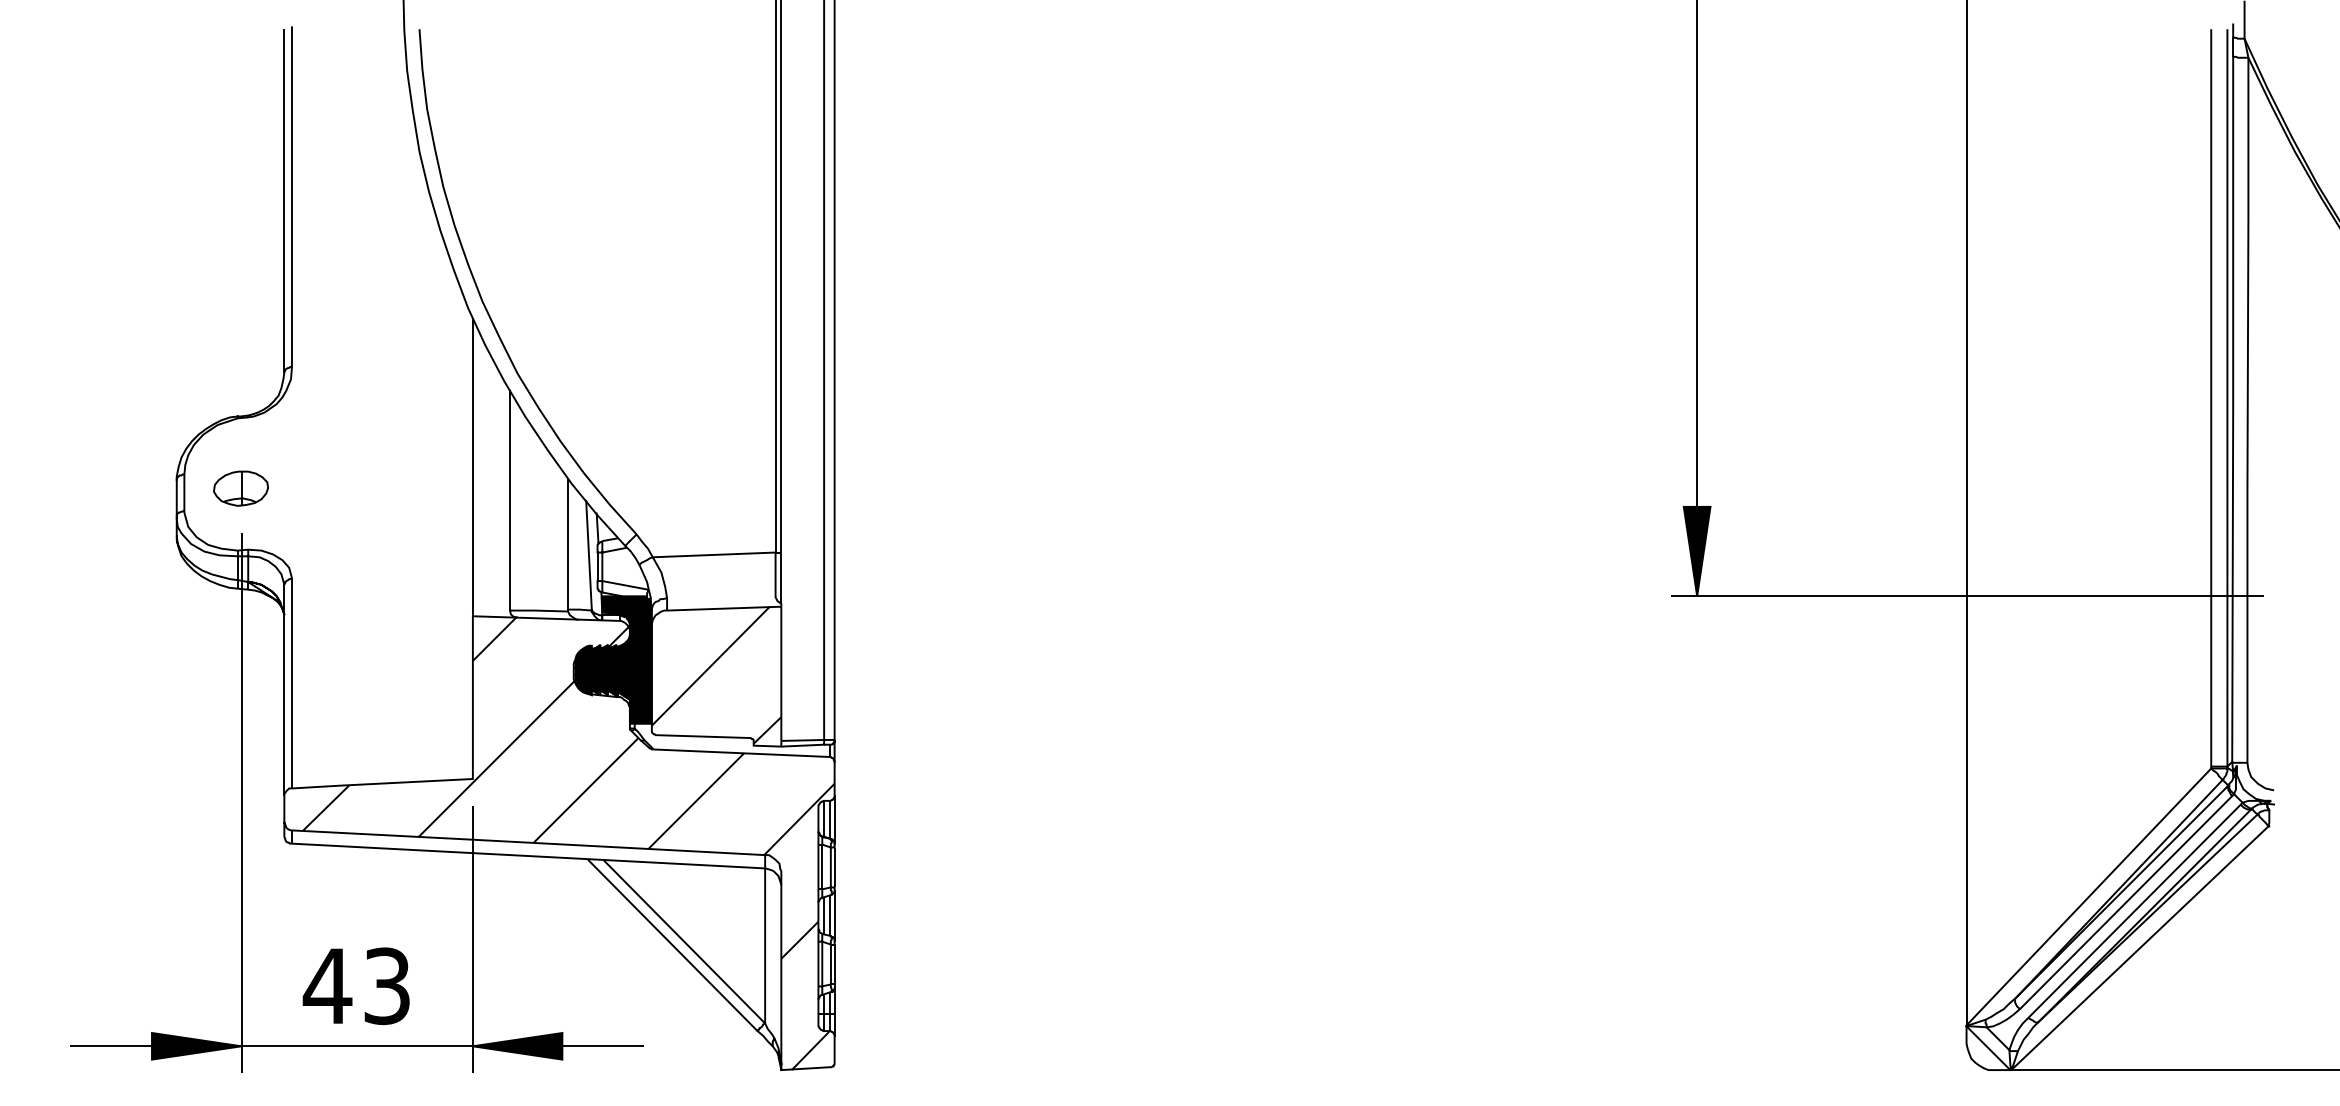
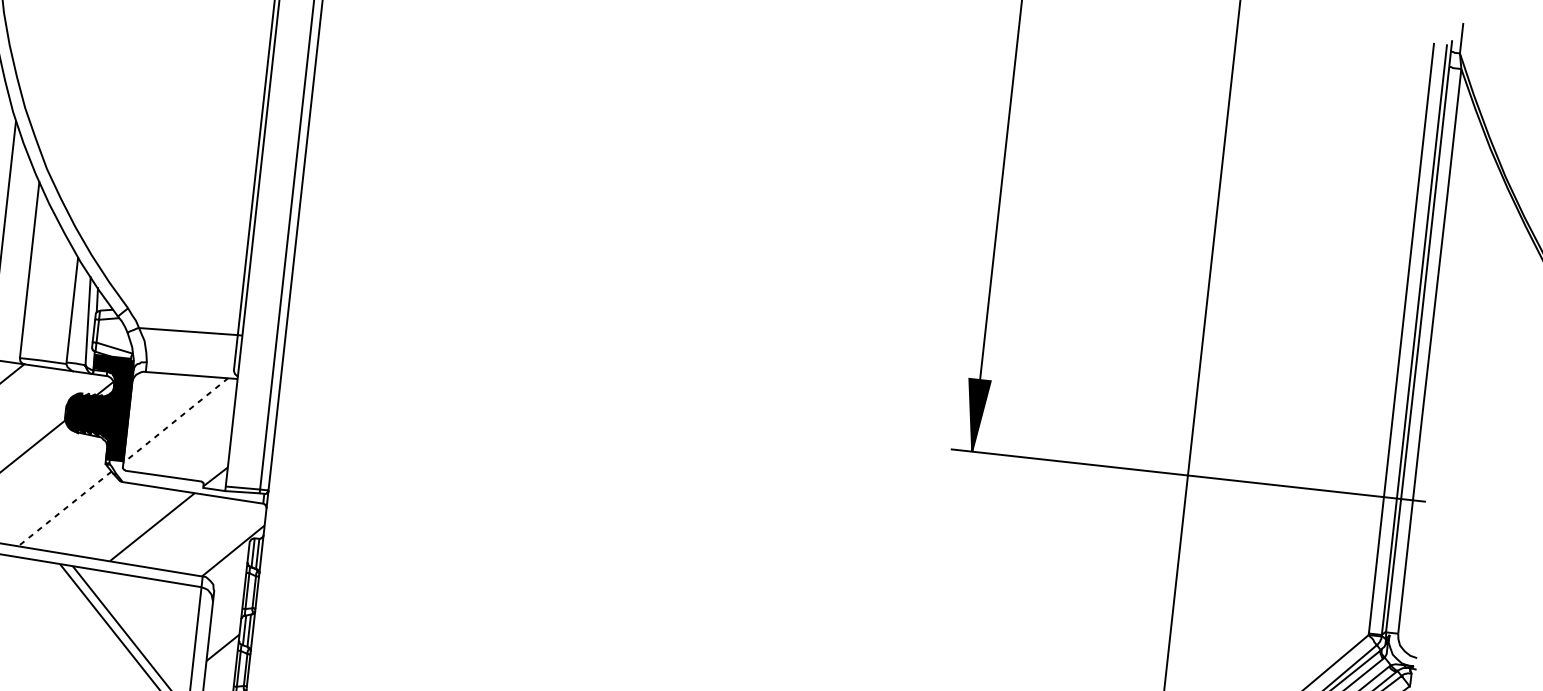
line: (710, 666) -> (175, 420), solid -> dashed
line: (585, 790) -> (64, 508), solid -> dashed

